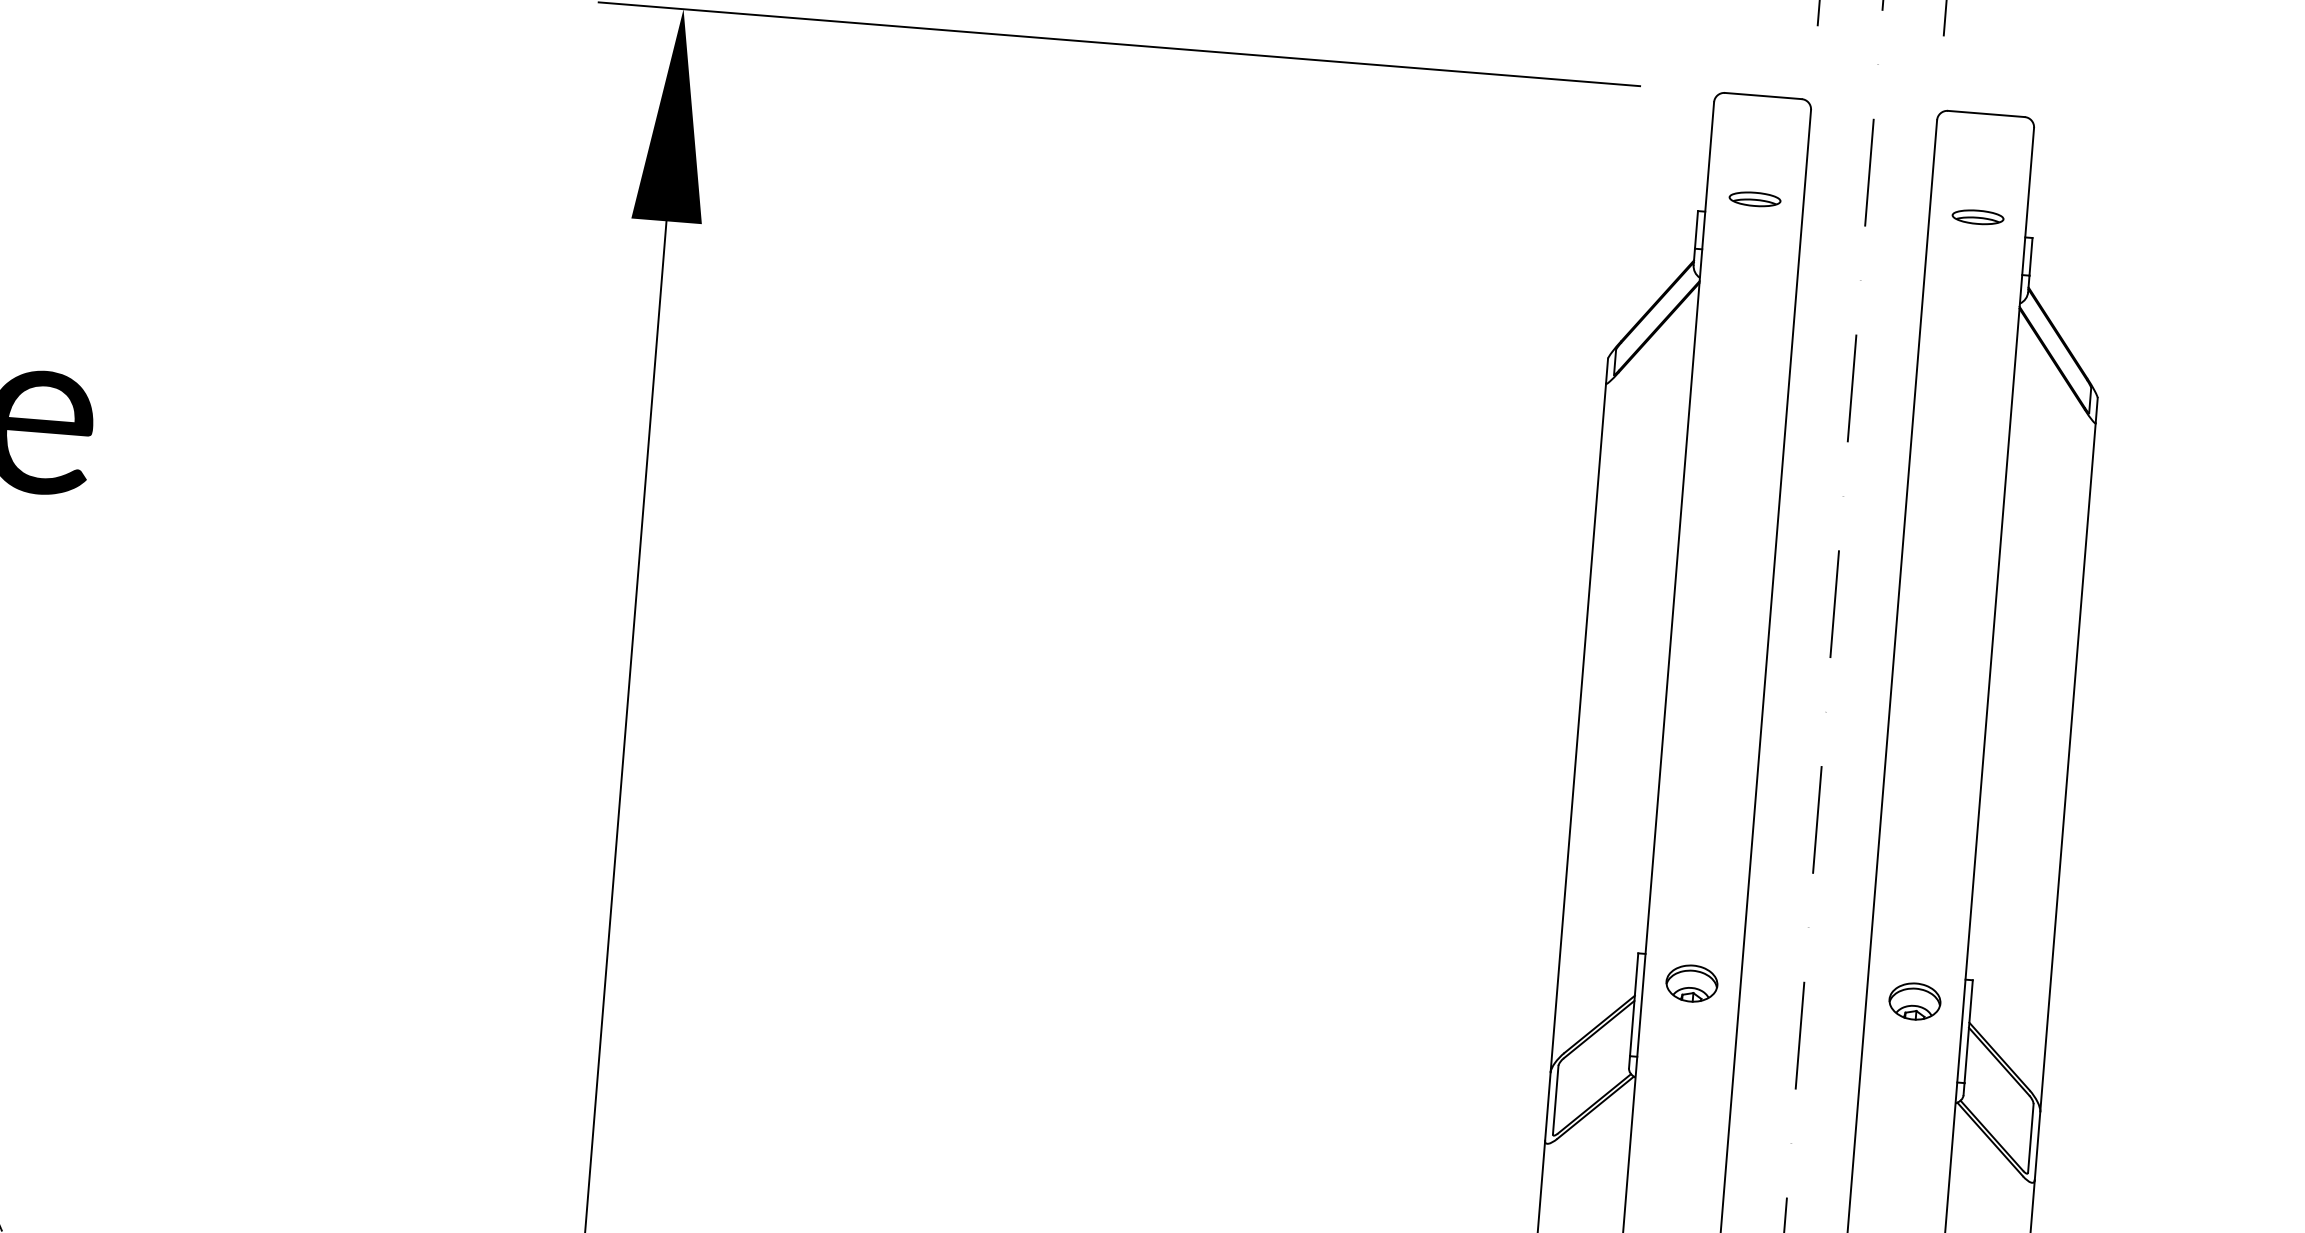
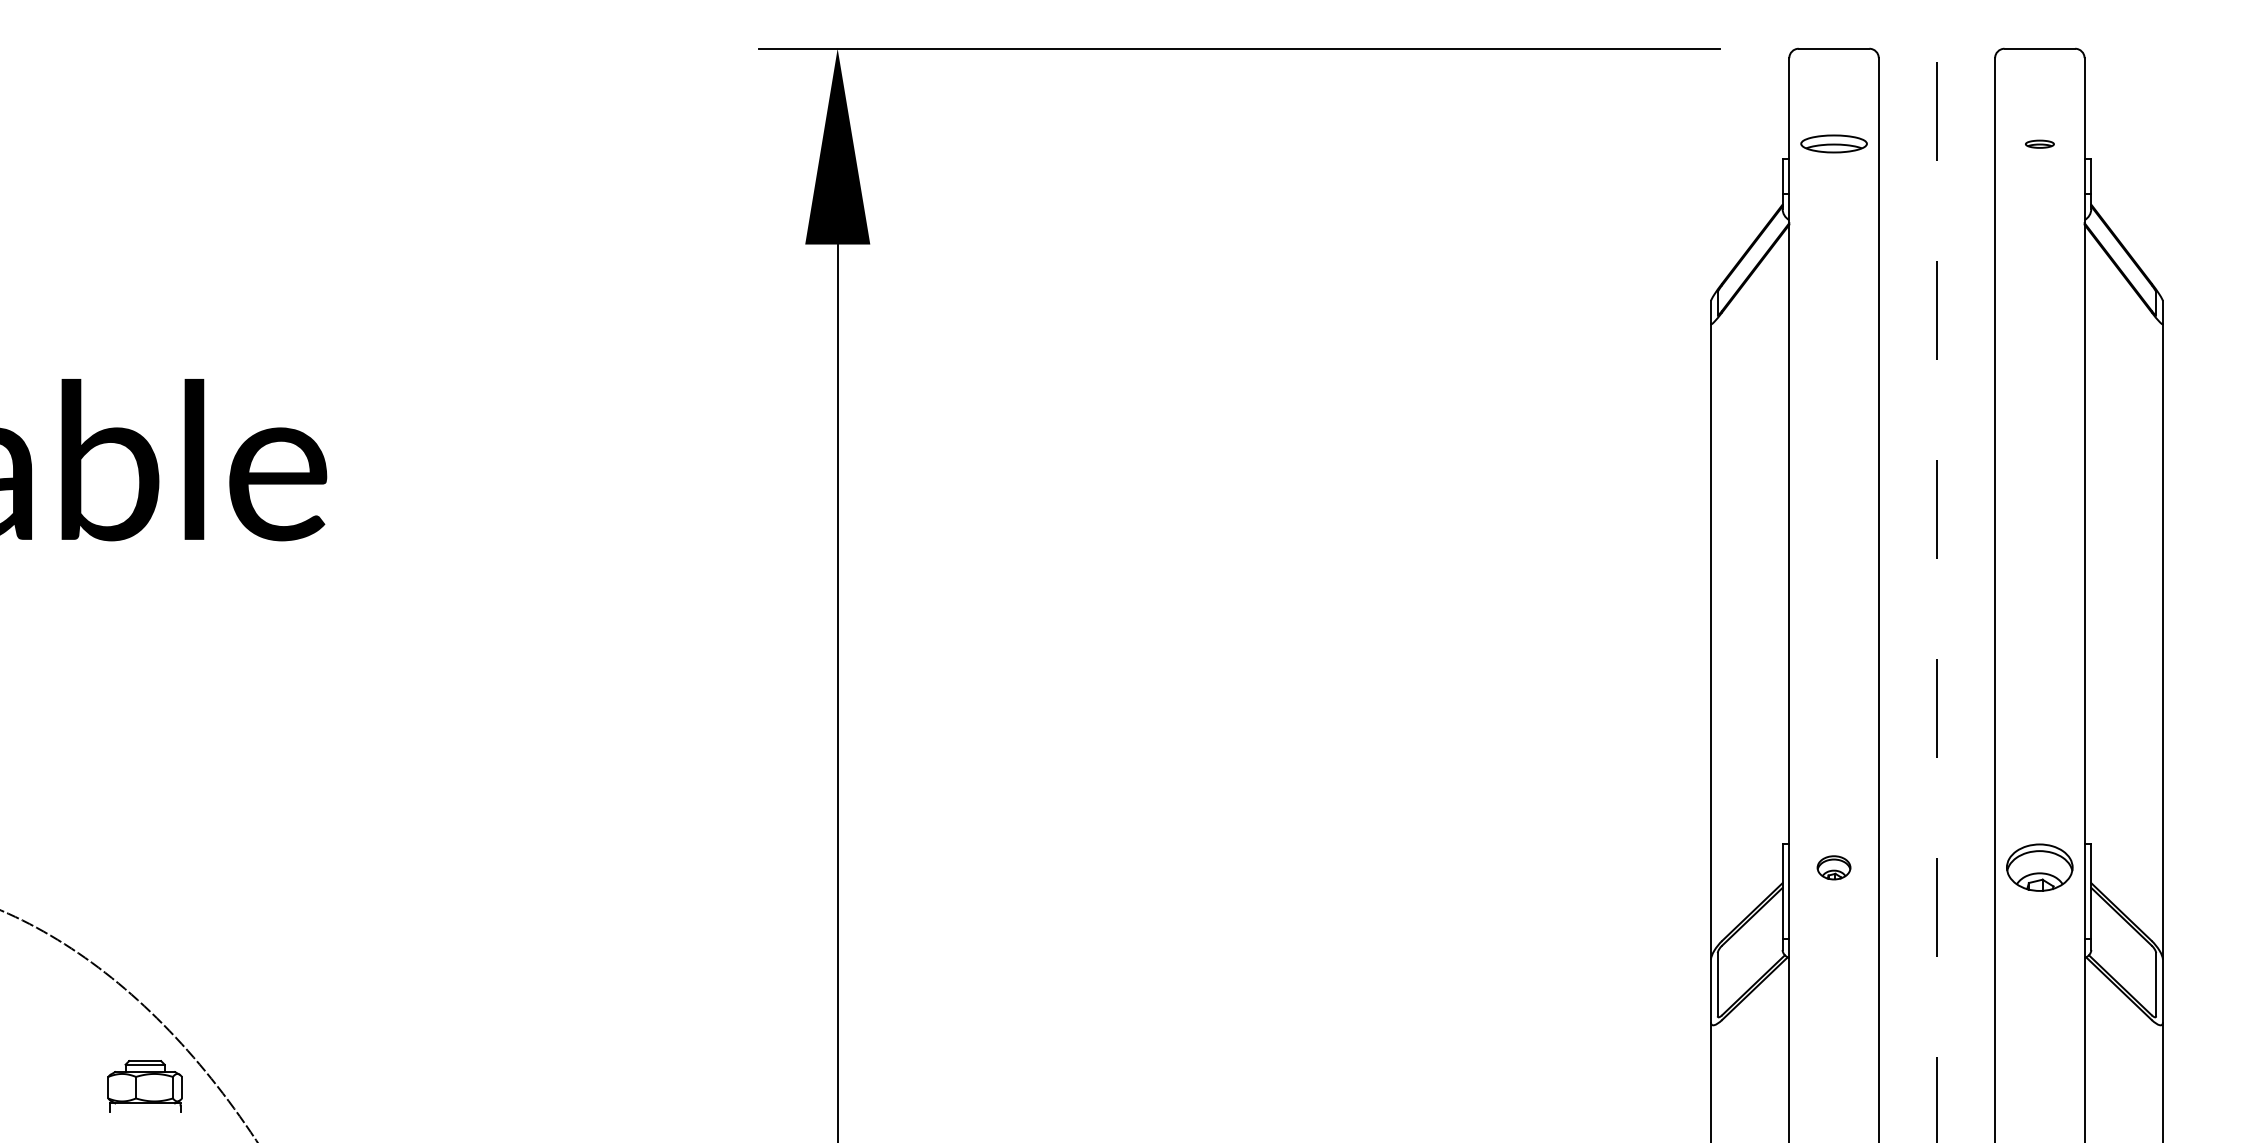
part: (1754, 199) -> (1833, 144), size x1.4
part: (1977, 217) -> (2039, 144), size x0.6
part: (1691, 983) -> (1833, 867), size x0.7
part: (1914, 1001) -> (2039, 867), size x1.4

